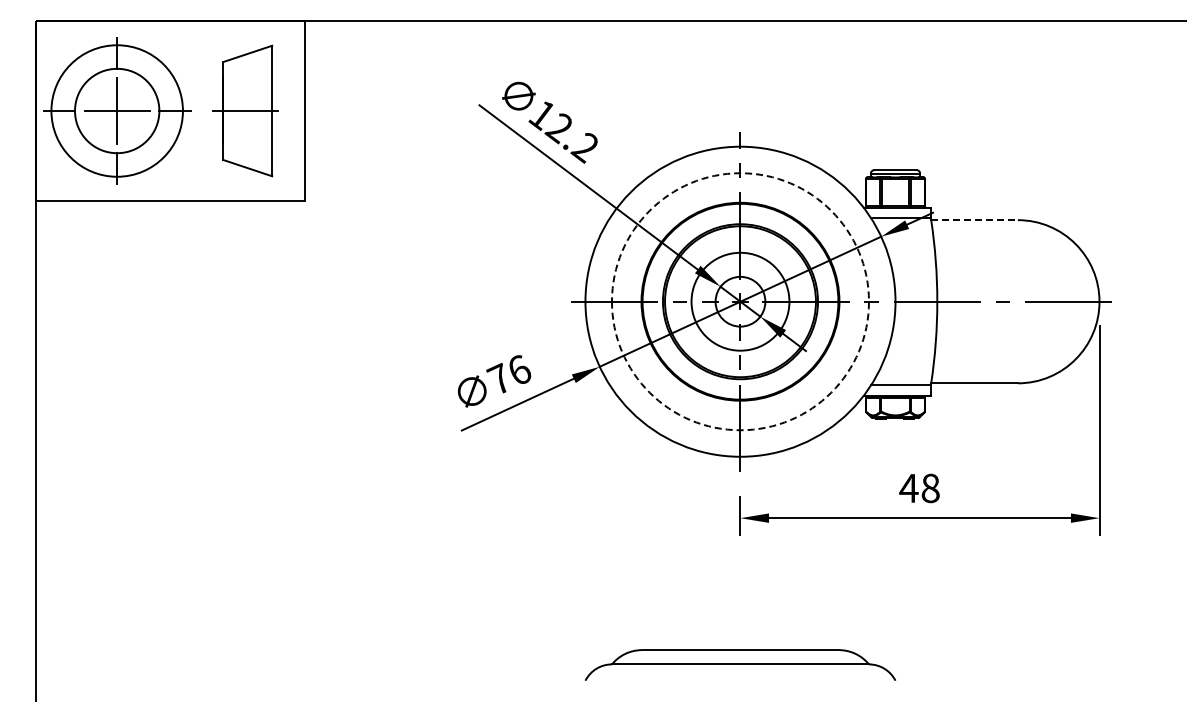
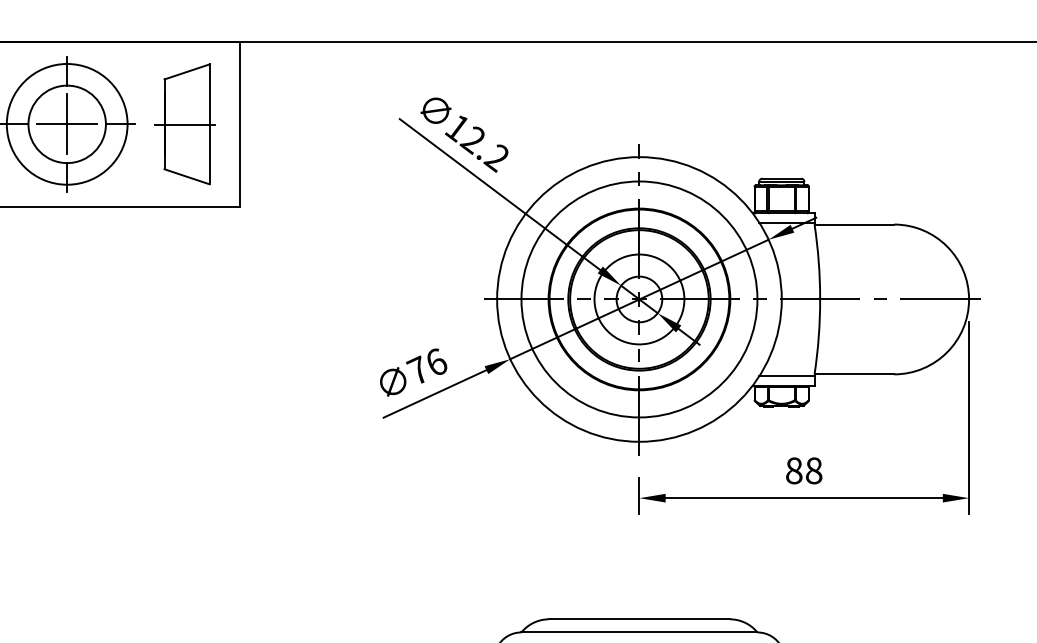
line: (975, 220) -> (855, 224), dashed -> solid
circle: (739, 301) -> (638, 299), dashed -> solid
text: (908, 488) -> (793, 470), 48 -> 88

